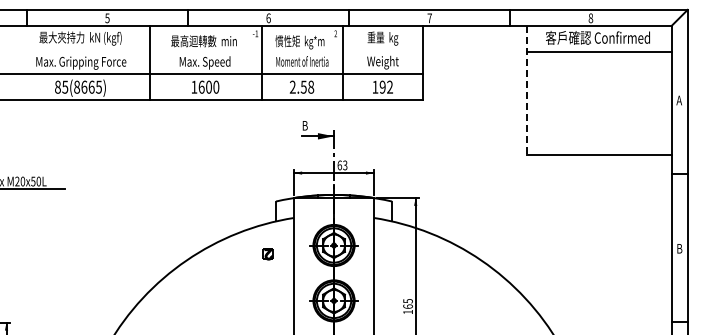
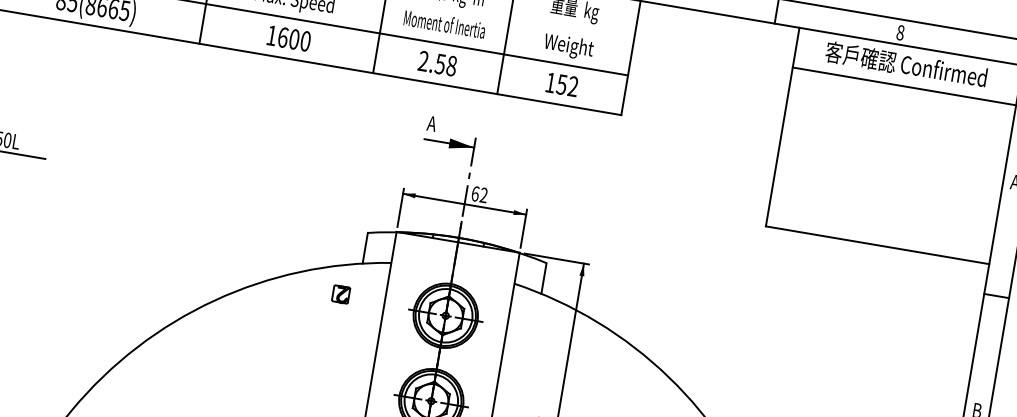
text: (382, 86) -> (561, 83), 192 -> 152
line: (526, 90) -> (782, 127), dashed -> solid
text: (304, 125) -> (431, 123), B -> A
text: (345, 166) -> (483, 197), 63 -> 62
part: (267, 254) -> (340, 294), moved

